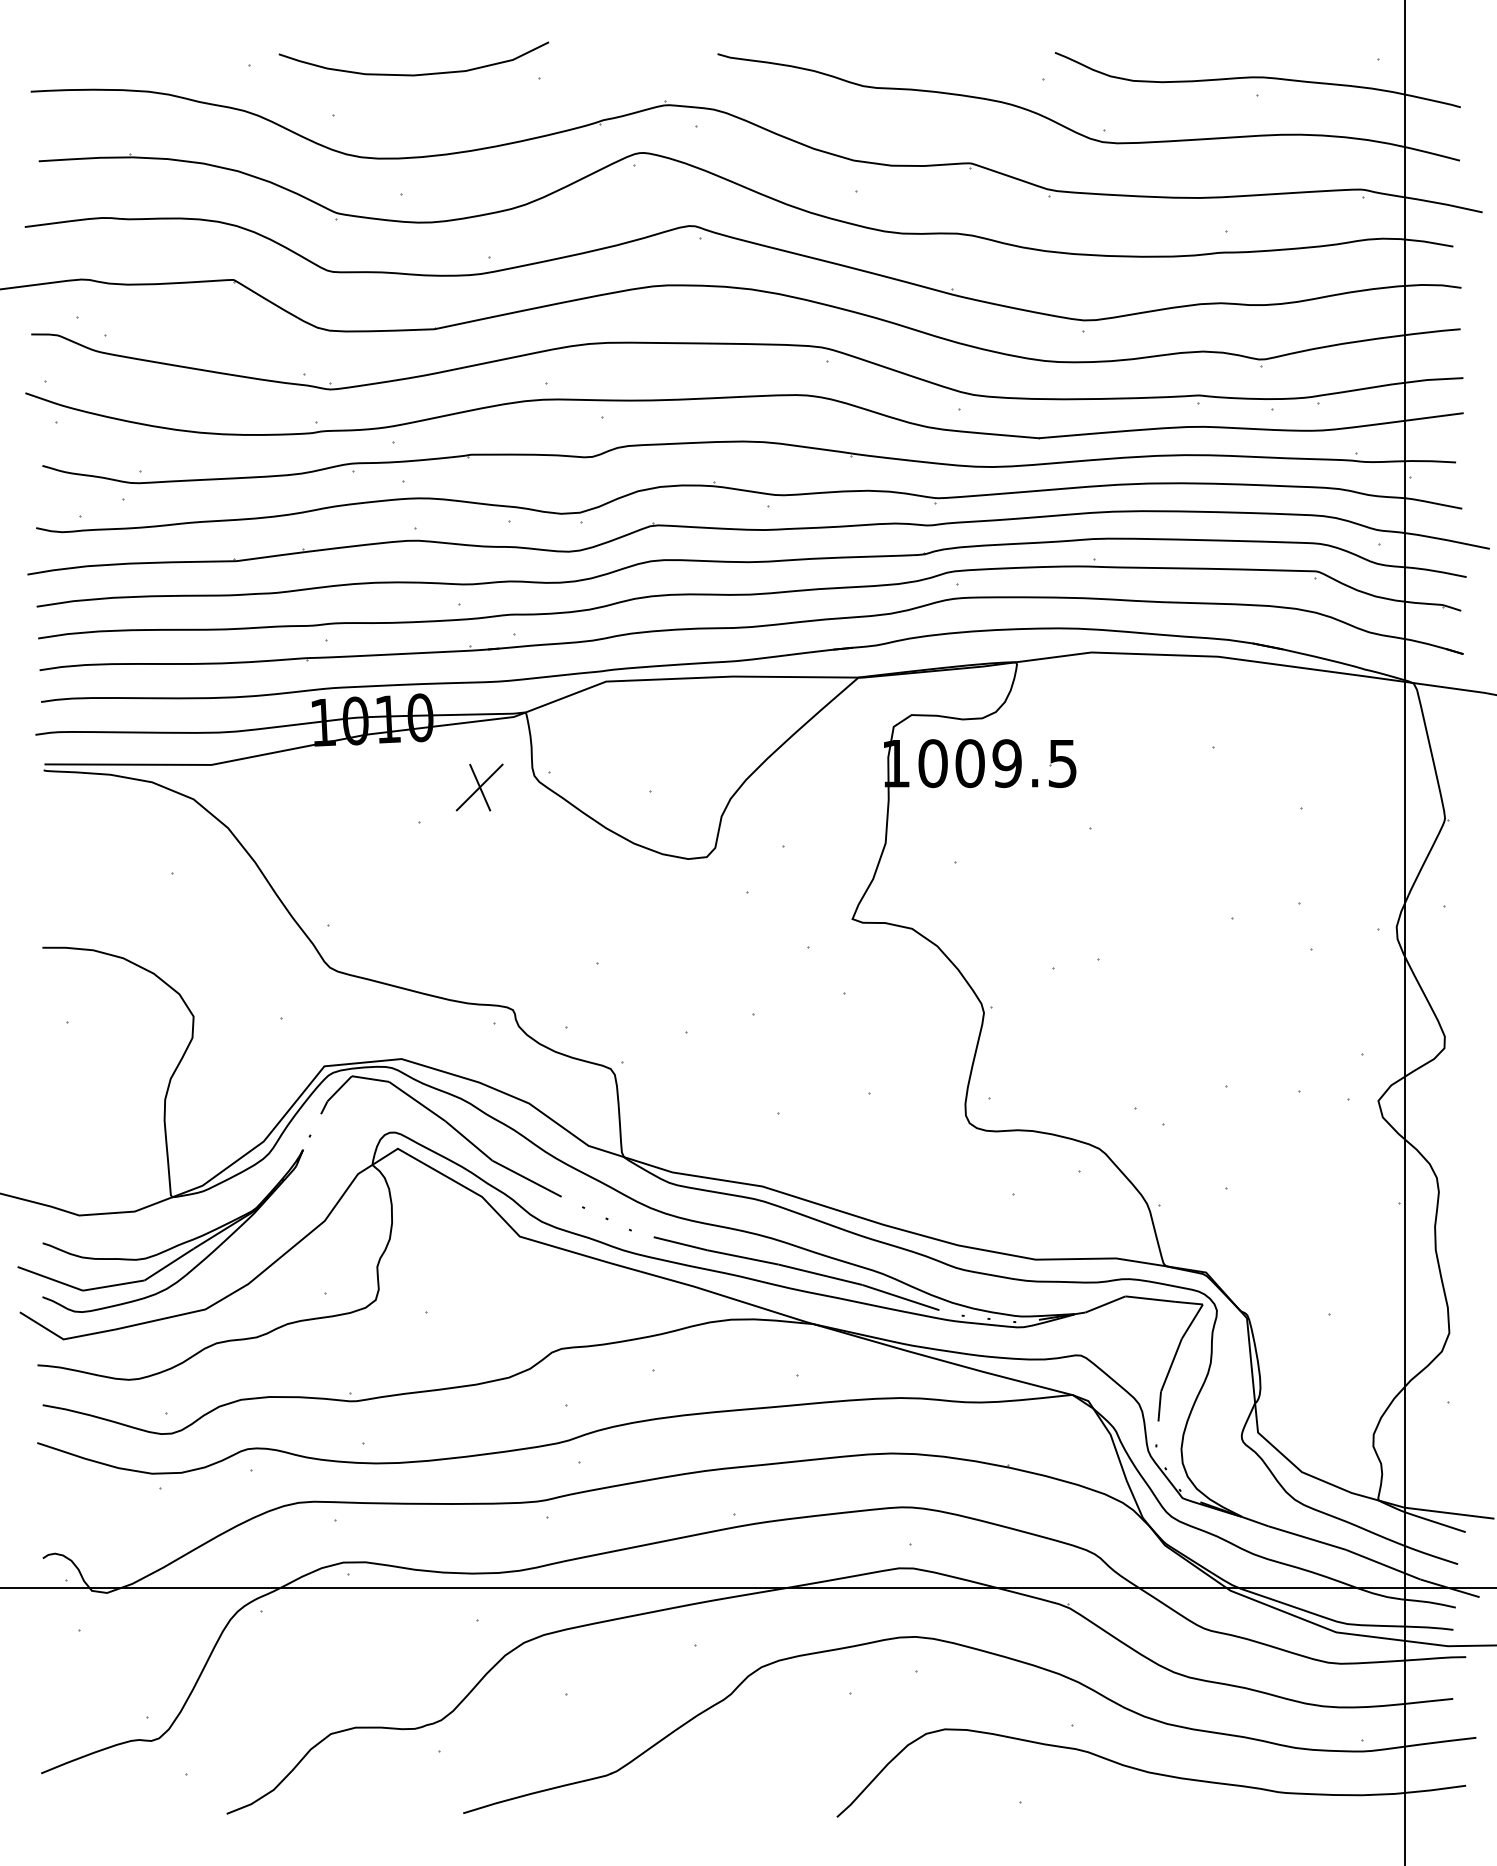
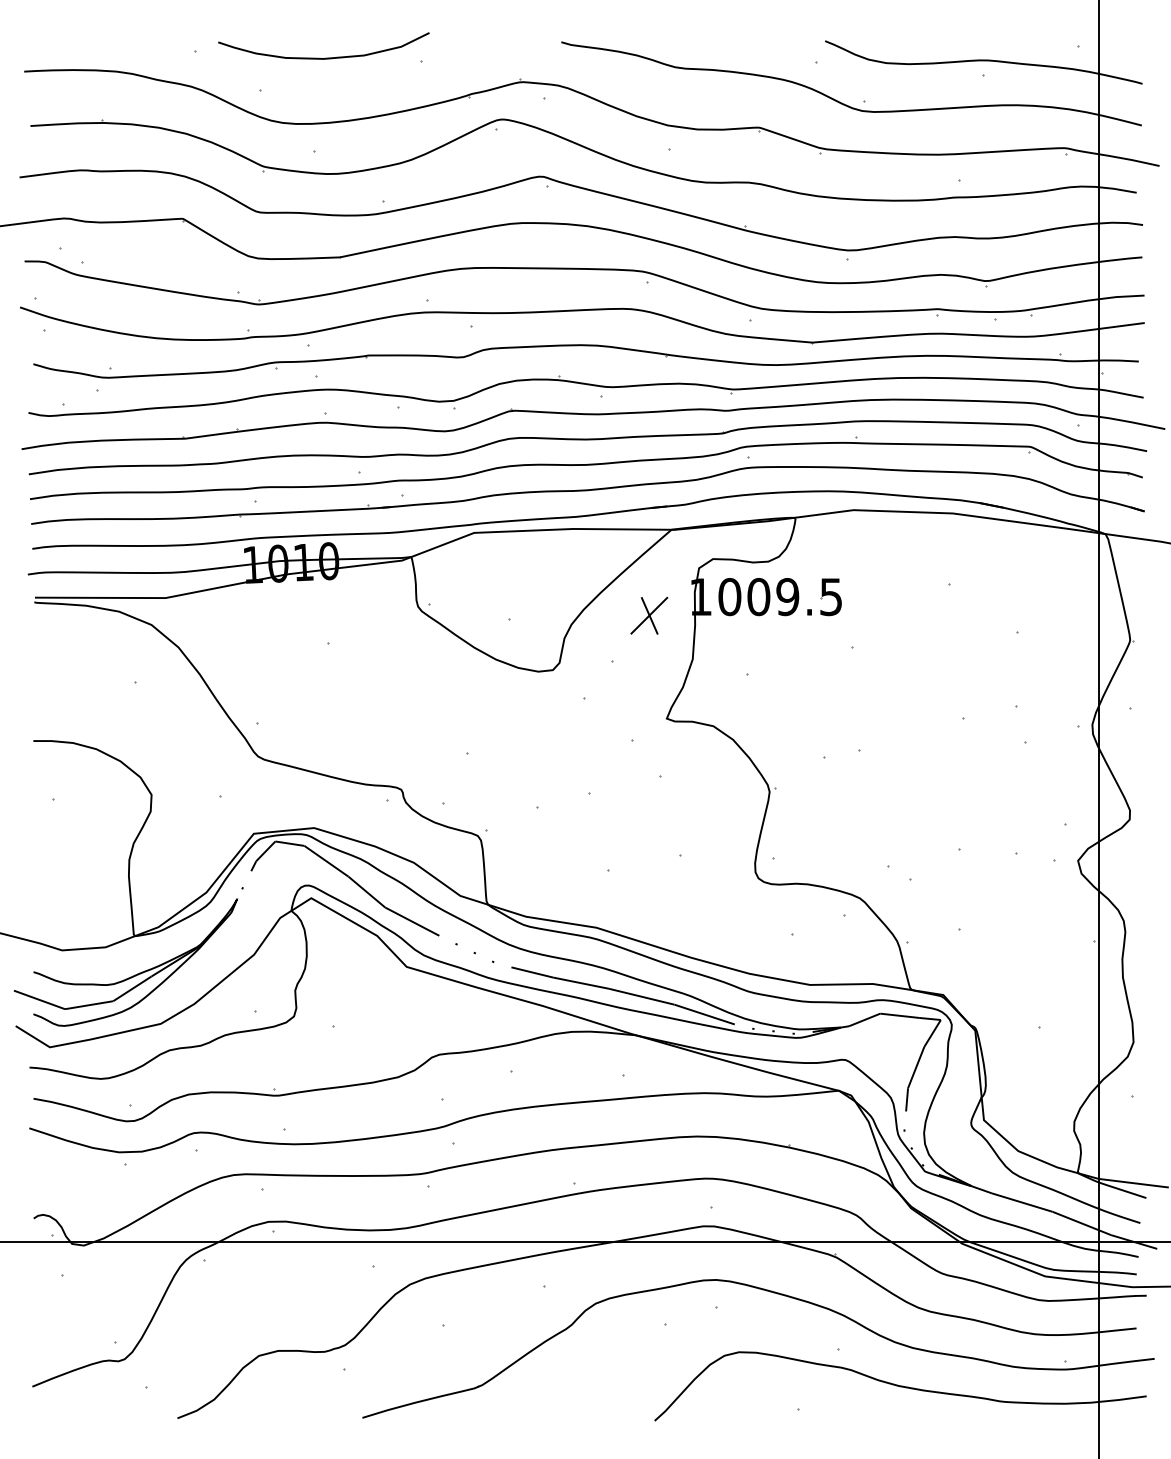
part: (479, 787) -> (649, 615), moved

